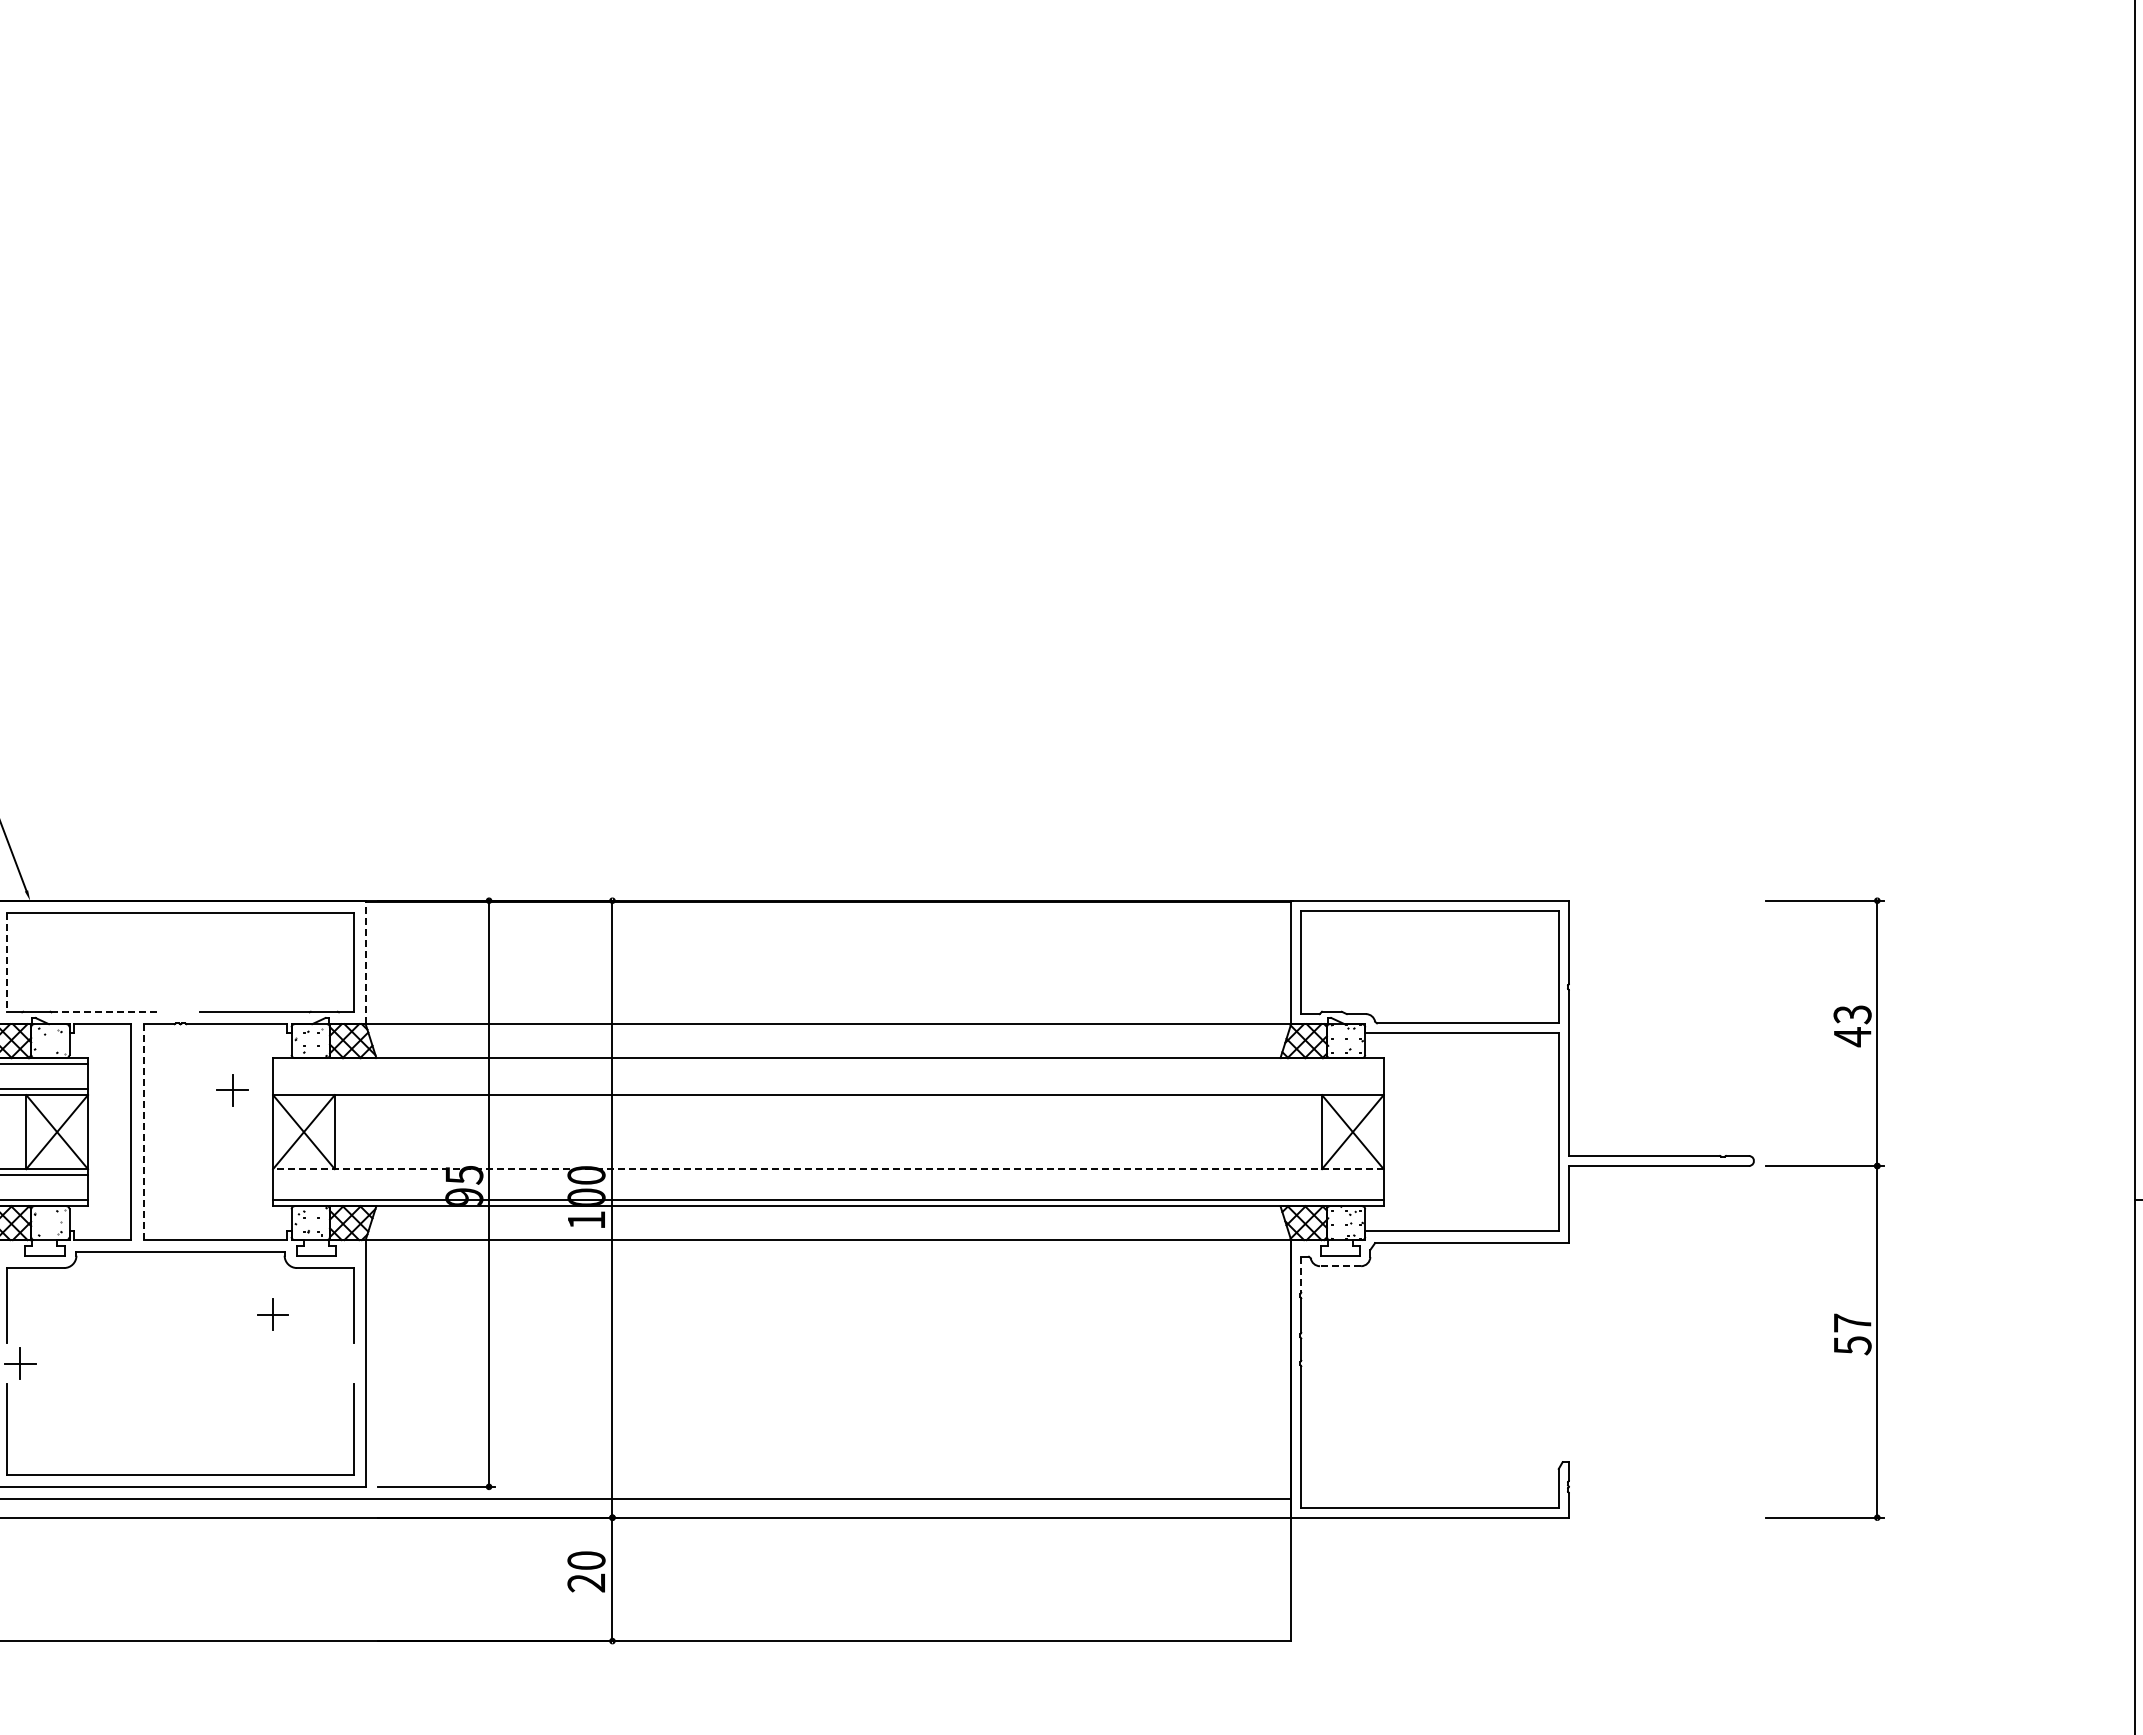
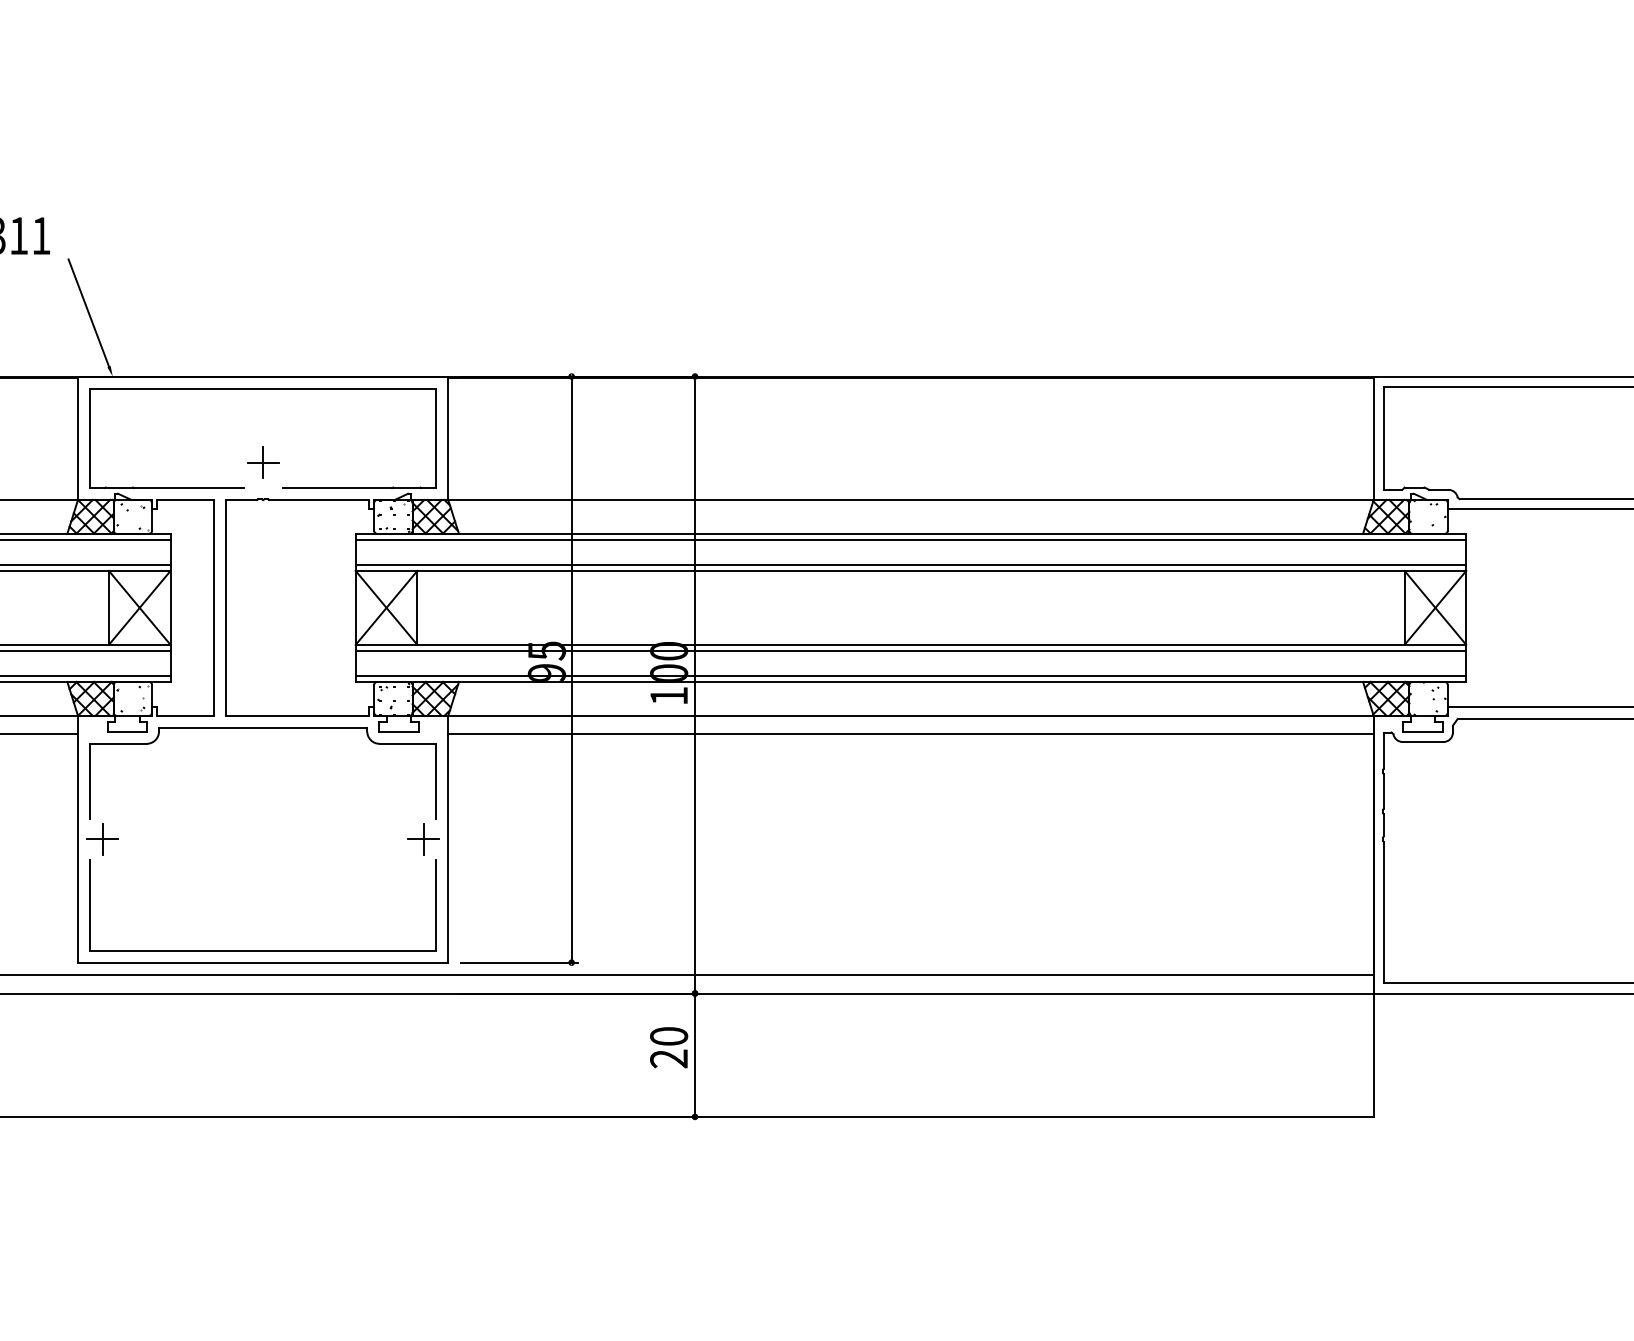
line: (365, 962) -> (448, 438), dashed -> solid
line: (7, 963) -> (90, 439), dashed -> solid
line: (106, 1012) -> (189, 488), dashed -> solid
line: (828, 1064) -> (911, 540), added
line: (828, 1088) -> (911, 564), added
part: (232, 1090) -> (263, 463), moved
line: (143, 1132) -> (226, 608), dashed -> solid
line: (827, 1169) -> (910, 645), dashed -> solid
line: (828, 1175) -> (911, 651), added
line: (828, 1258) -> (911, 734), added
line: (1340, 1266) -> (1423, 742), dashed -> solid
line: (1301, 1275) -> (1384, 751), dashed -> solid
part: (272, 1314) -> (423, 839), moved

